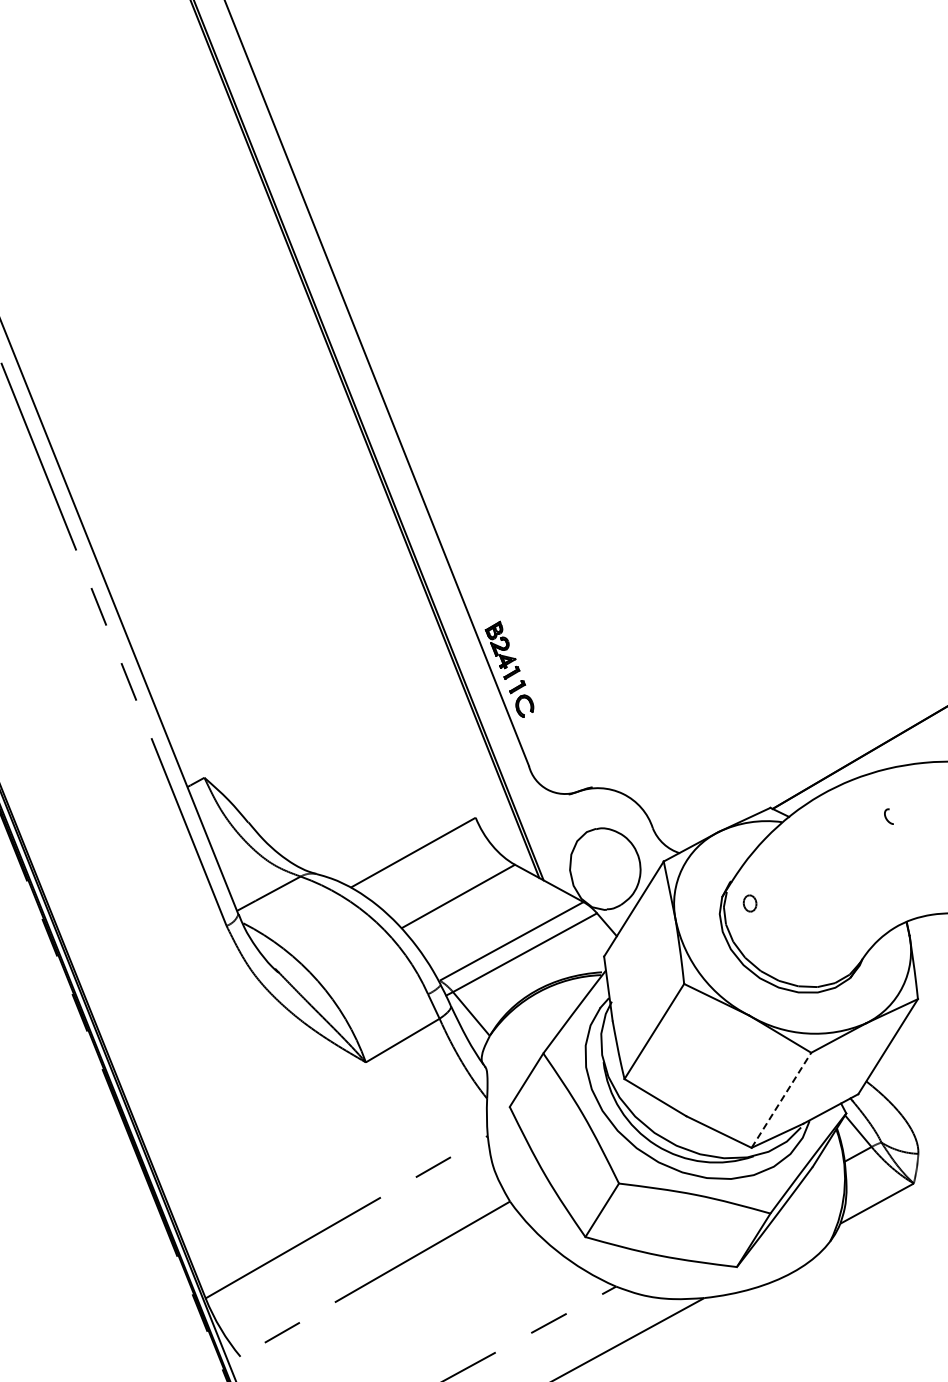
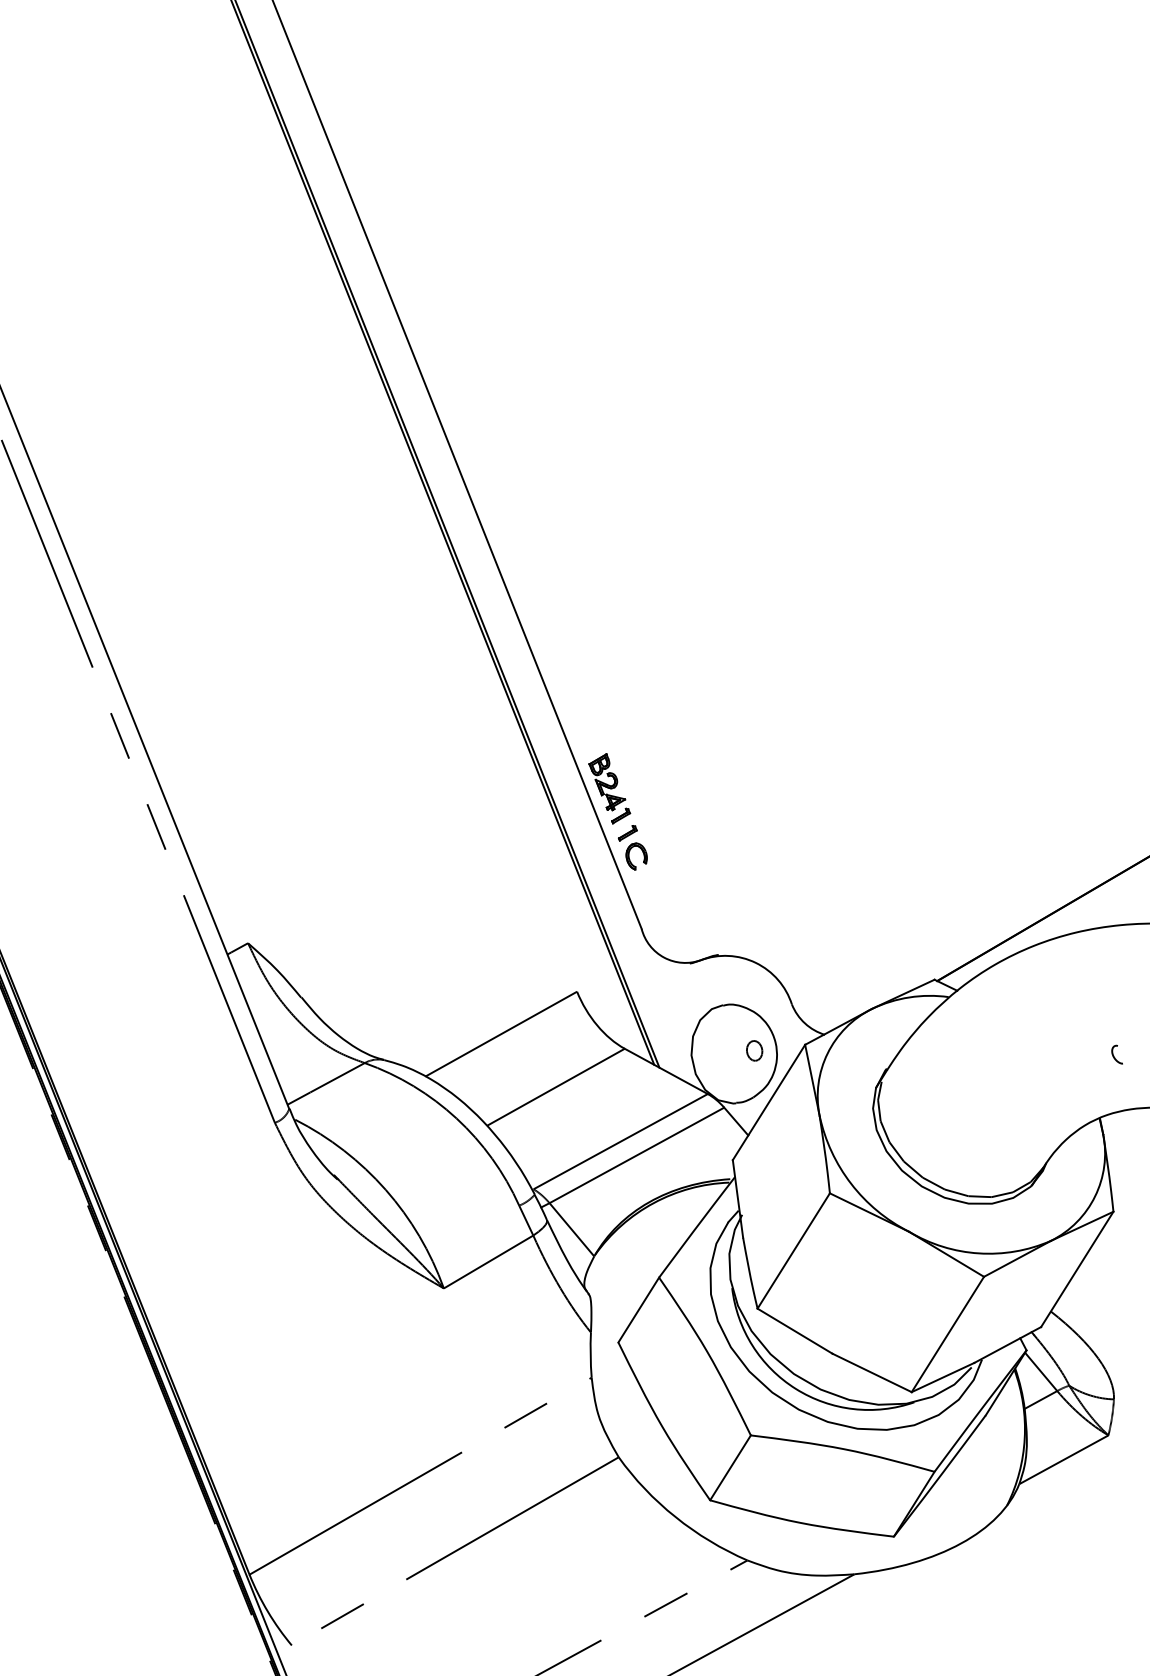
curve: (886, 816) -> (1114, 1054), moved
part: (749, 903) -> (753, 1050), moved
line: (781, 1099) -> (947, 1333), dashed -> solid

